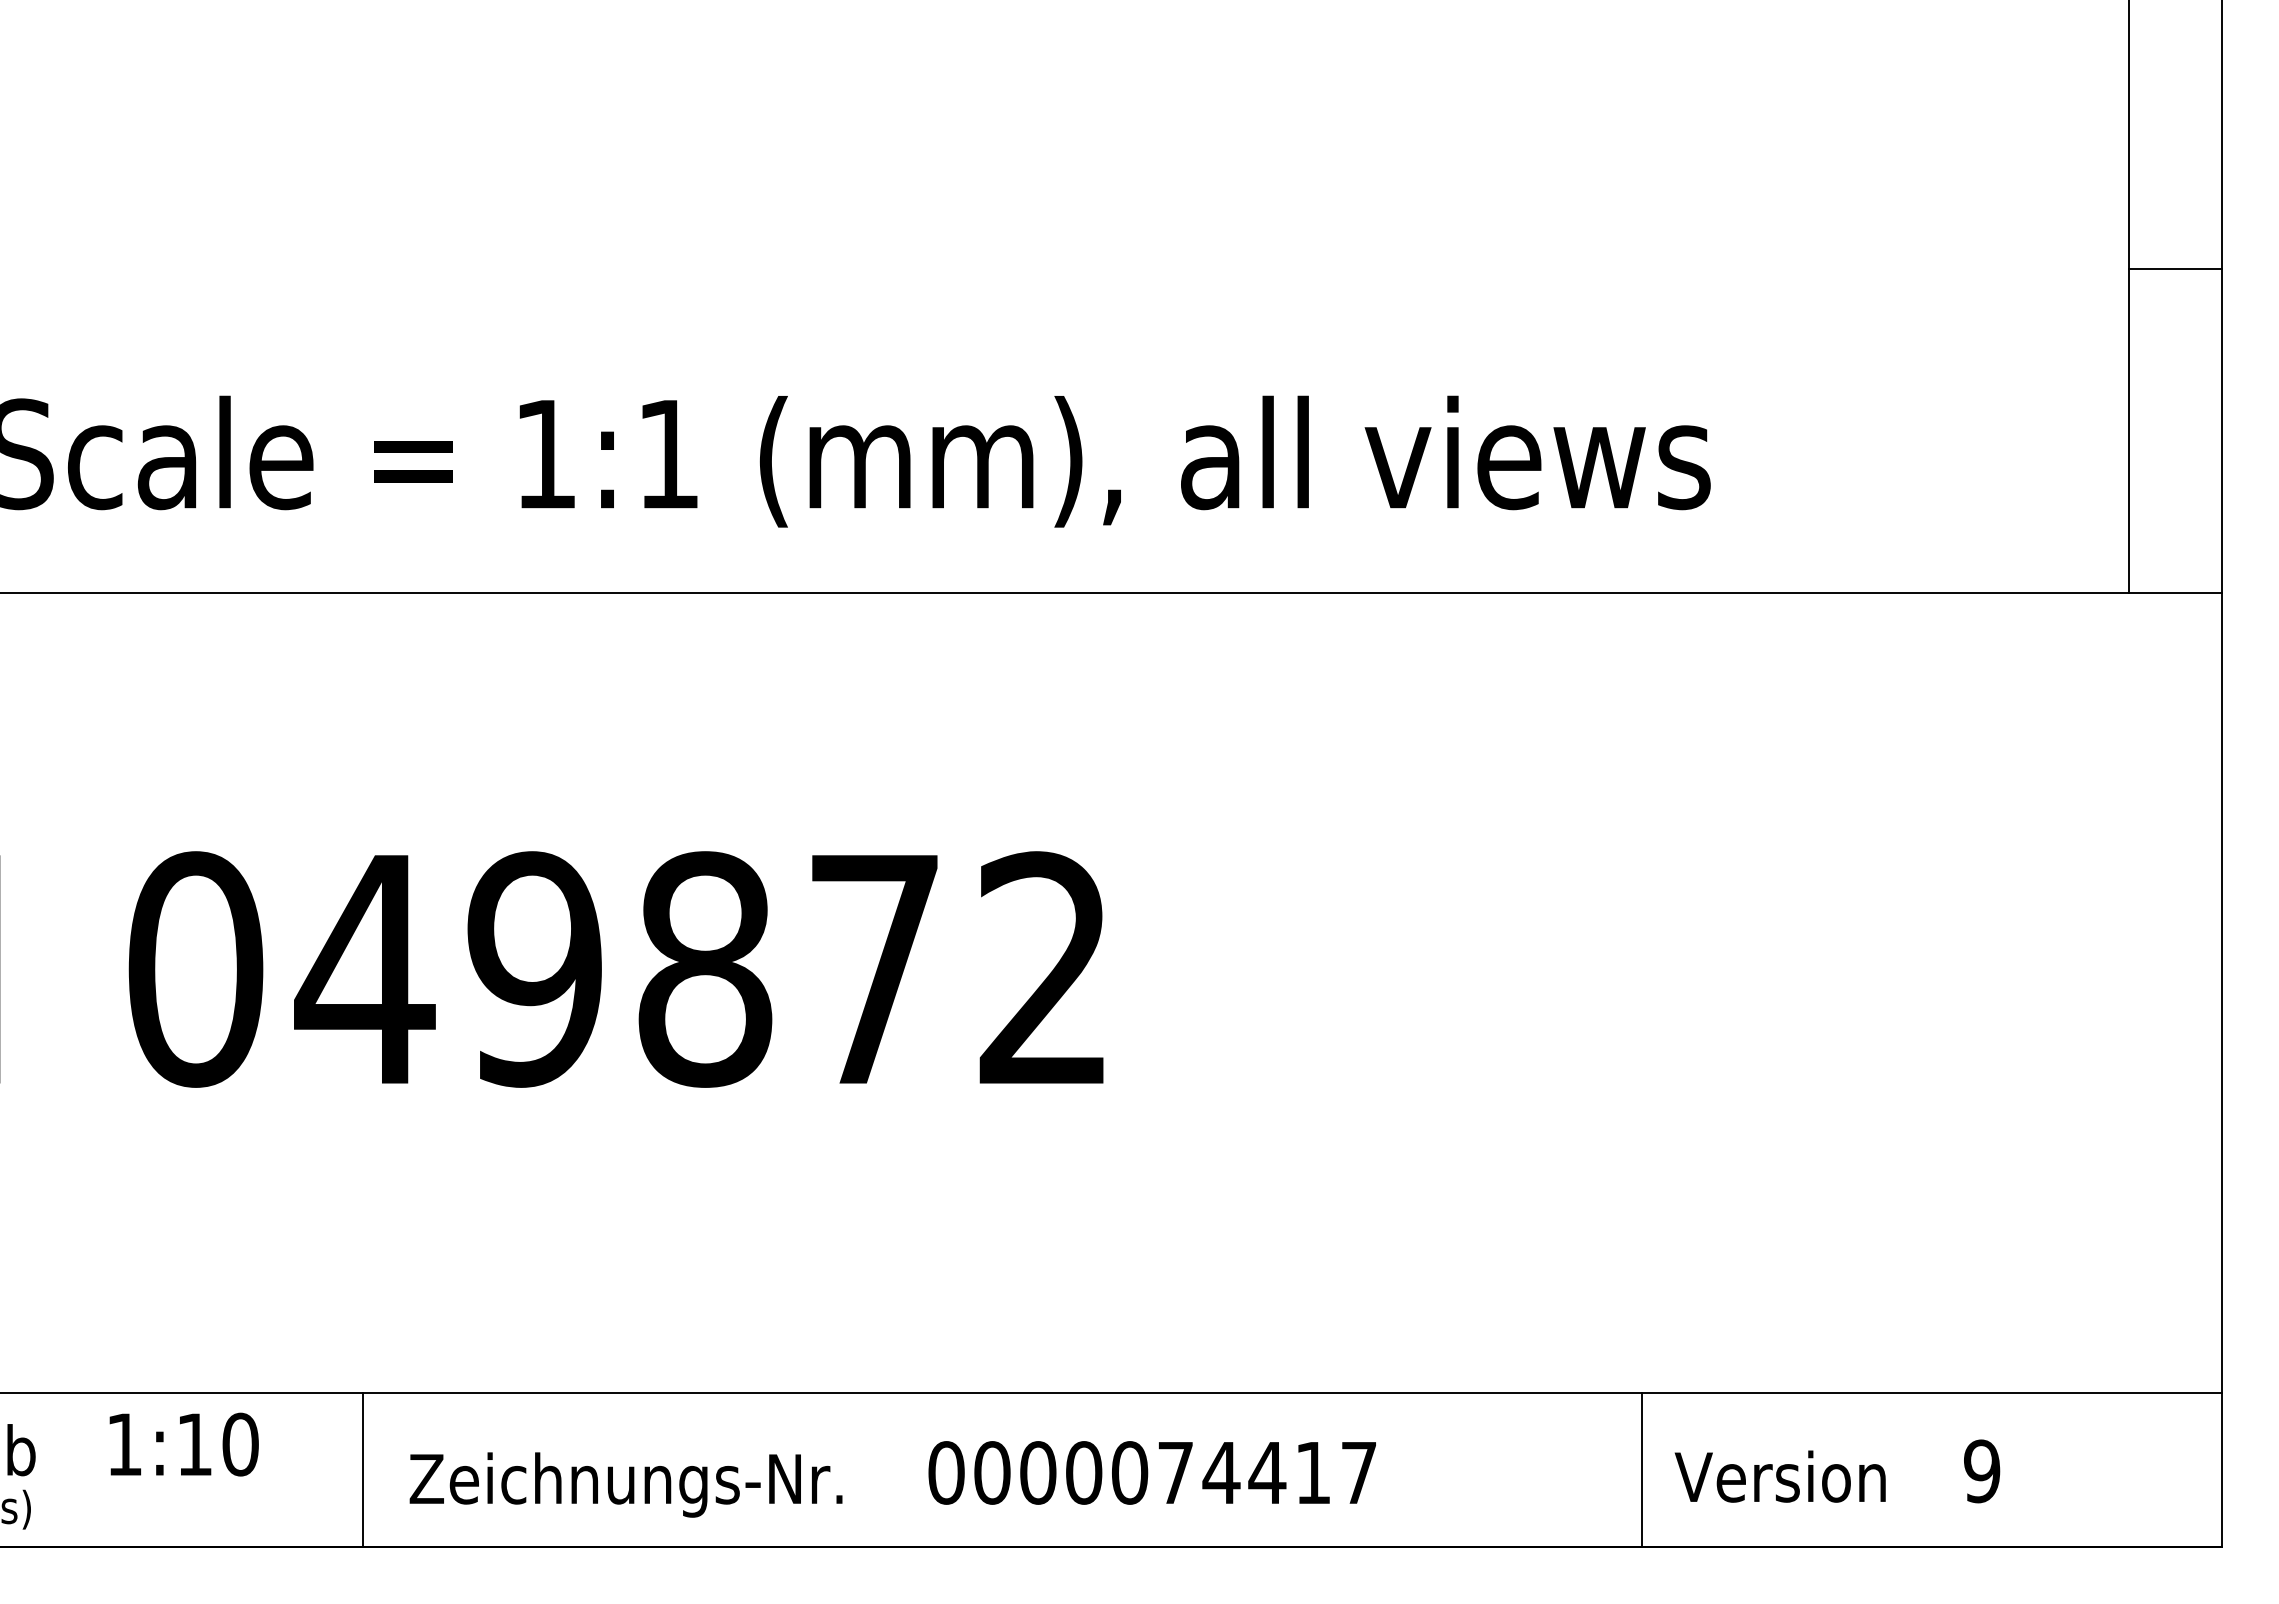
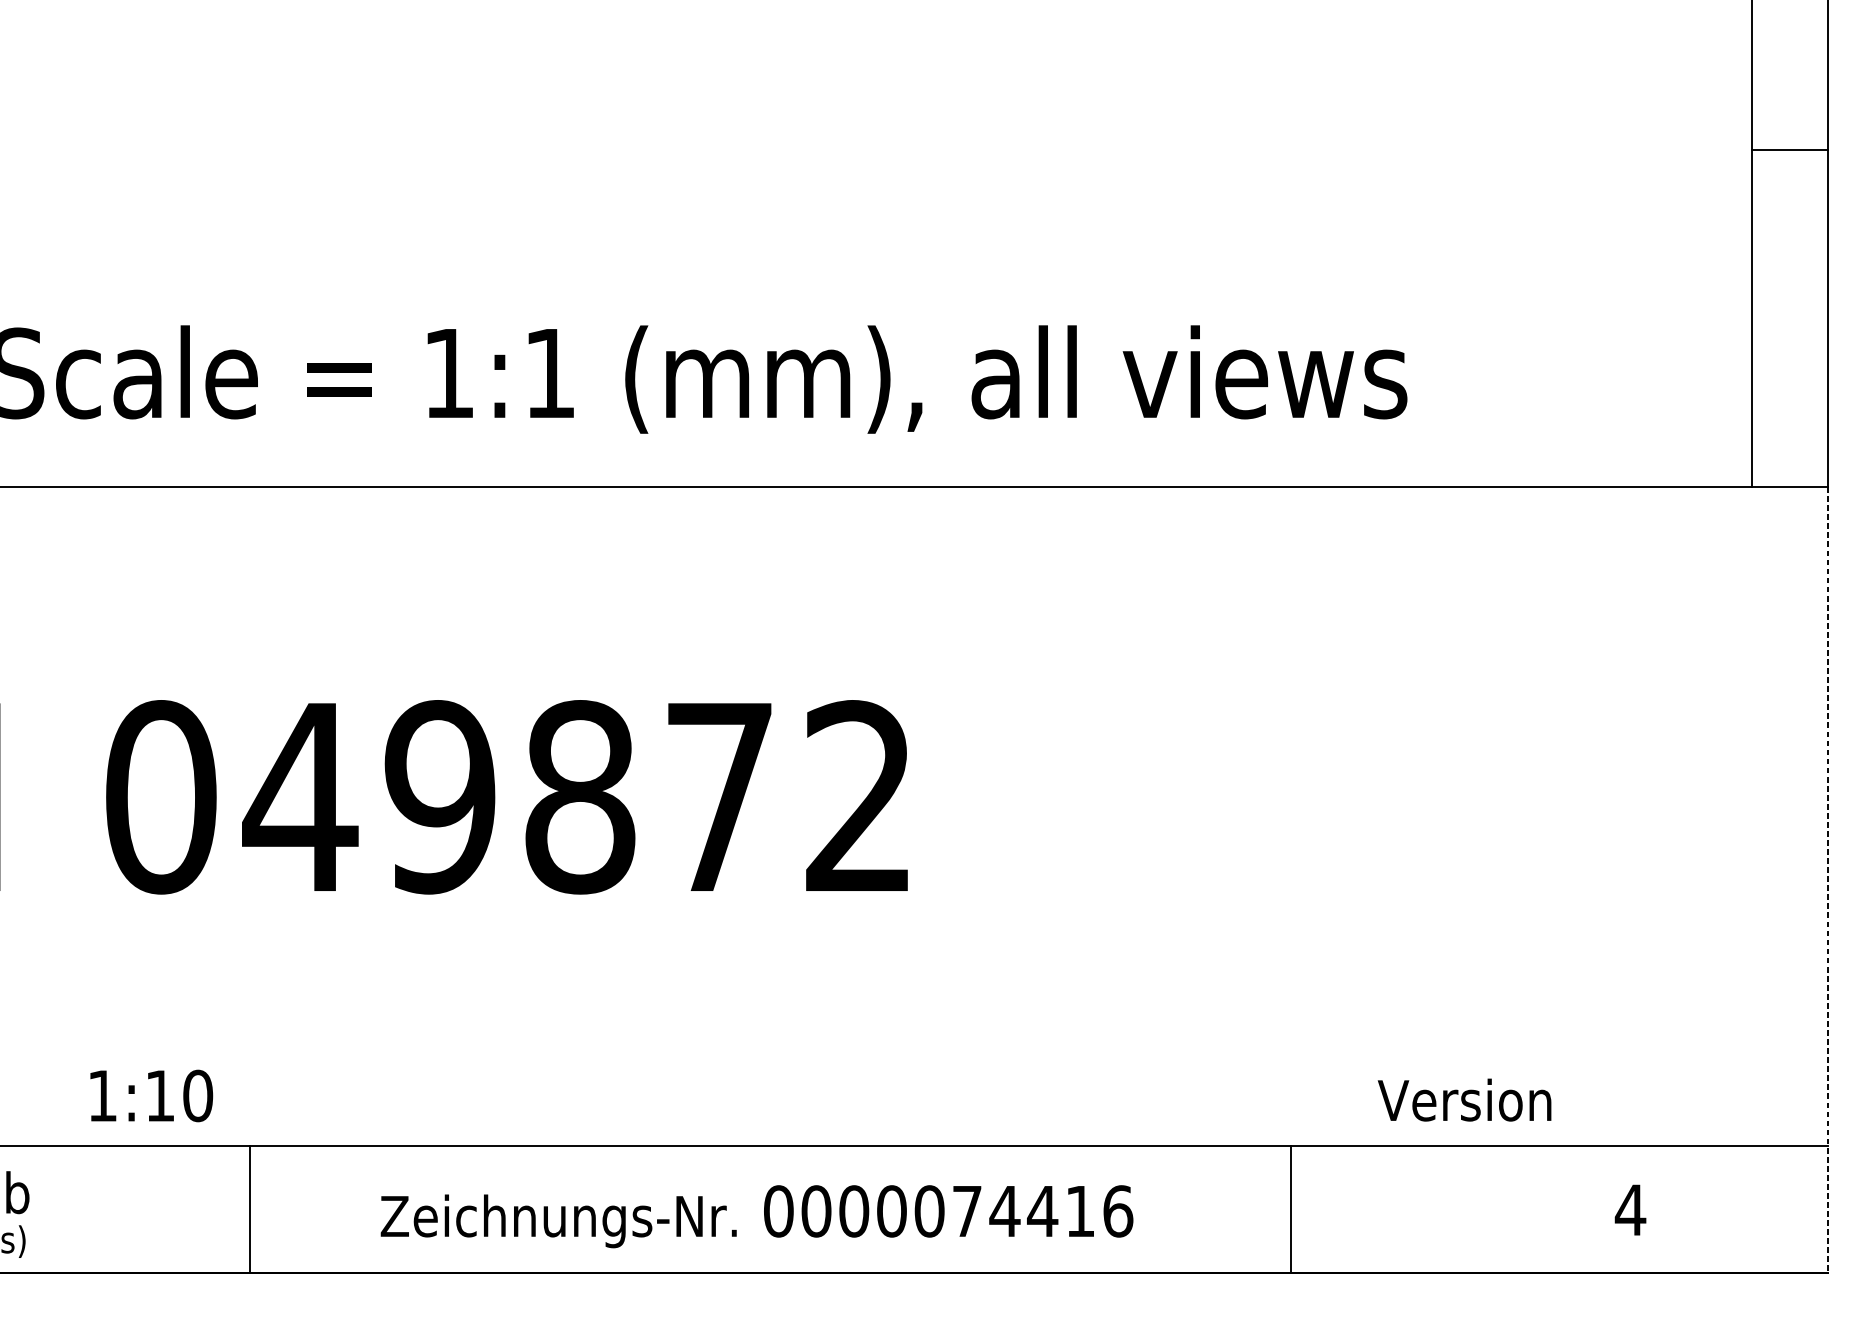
line: (2175, 269) -> (1789, 150), moved
line: (2221, 1070) -> (1827, 880), solid -> dashed
text: (183, 1444) -> (151, 1095), moved
line: (363, 1470) -> (249, 1209), moved
line: (1641, 1470) -> (1291, 1209), moved
text: (1982, 1471) -> (1630, 1210), 9 -> 4
text: (1359, 1472) -> (1118, 1211), 0000074417 -> 0000074416
text: (1779, 1476) -> (1463, 1100), moved
text: (625, 1484) -> (558, 1220), moved

